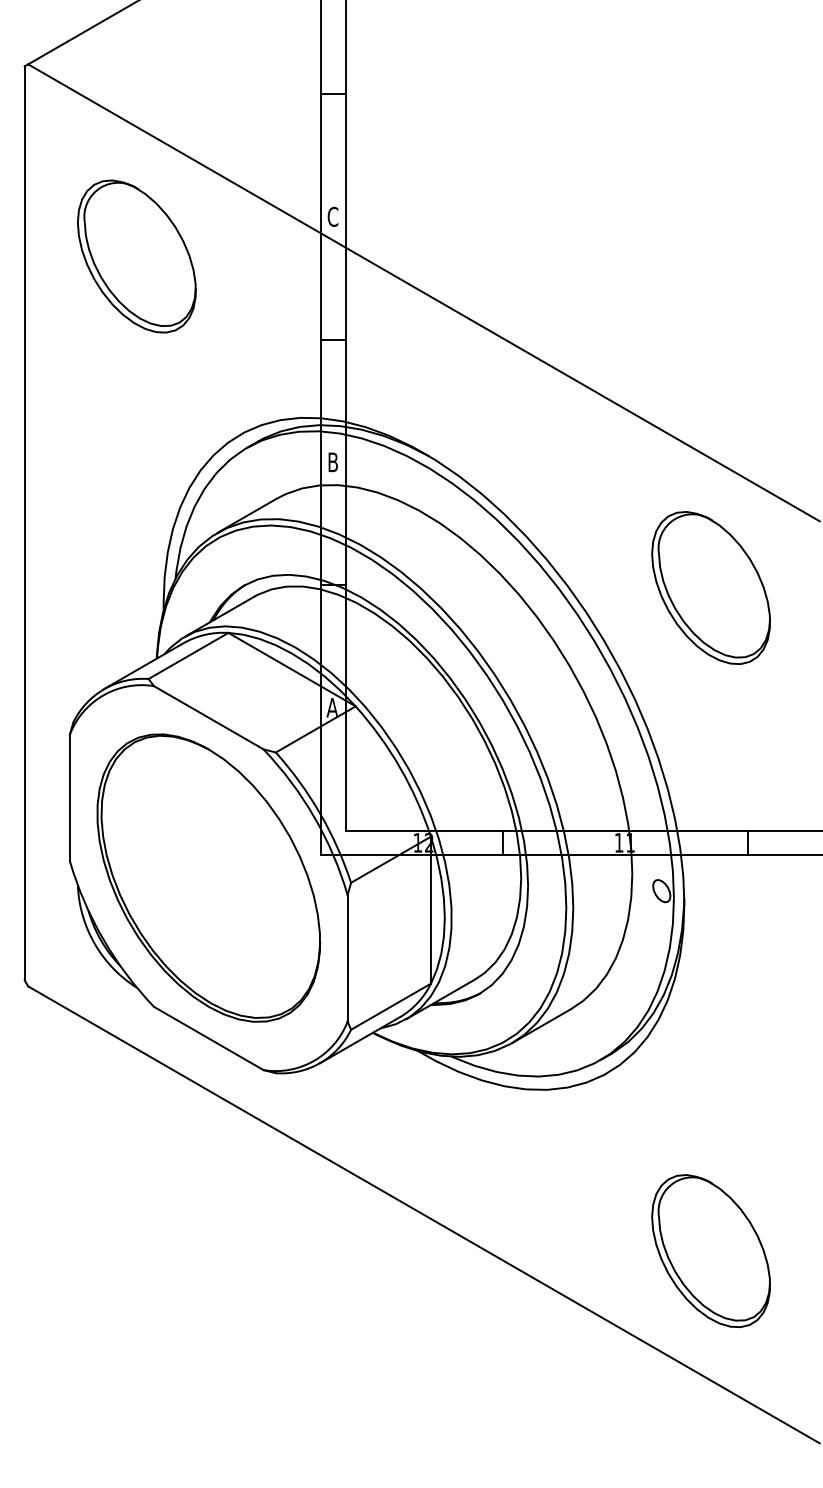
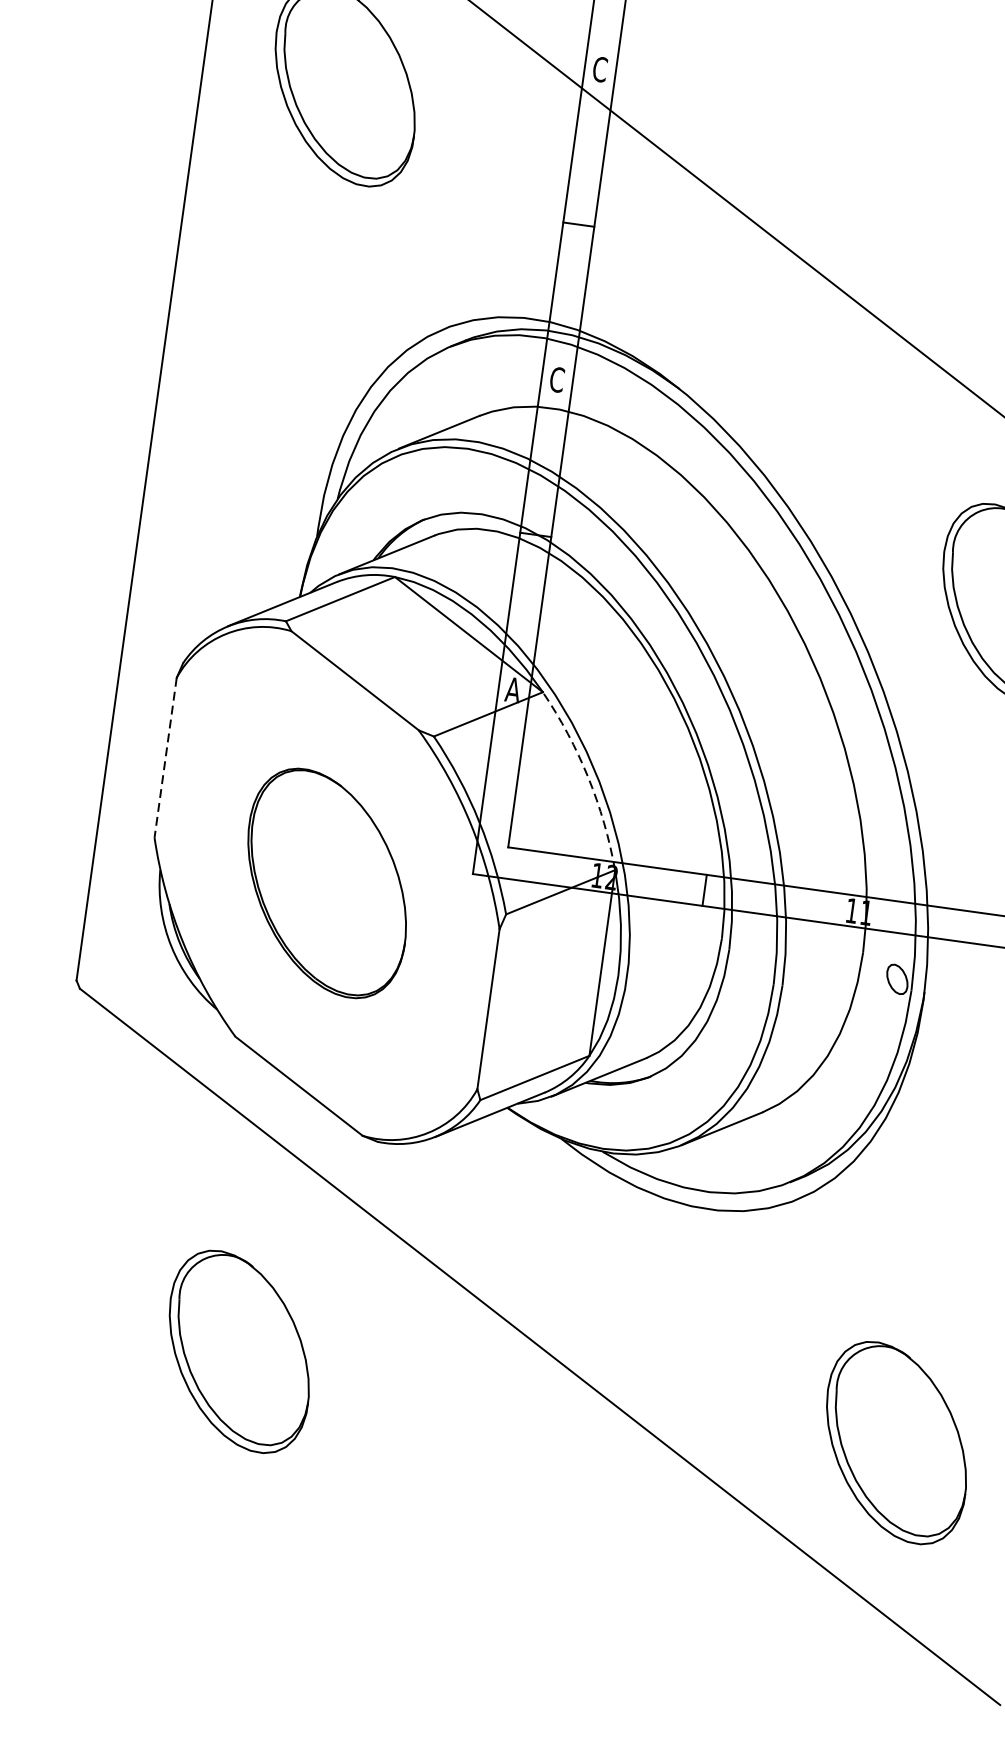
text: (332, 462) -> (556, 379), B -> C
arc: (400, 767) -> (588, 777), solid -> dashed
line: (69, 798) -> (165, 758), solid -> dashed
part: (208, 877) -> (326, 882), size x0.6
part: (190, 1251) -> (238, 1352), added

